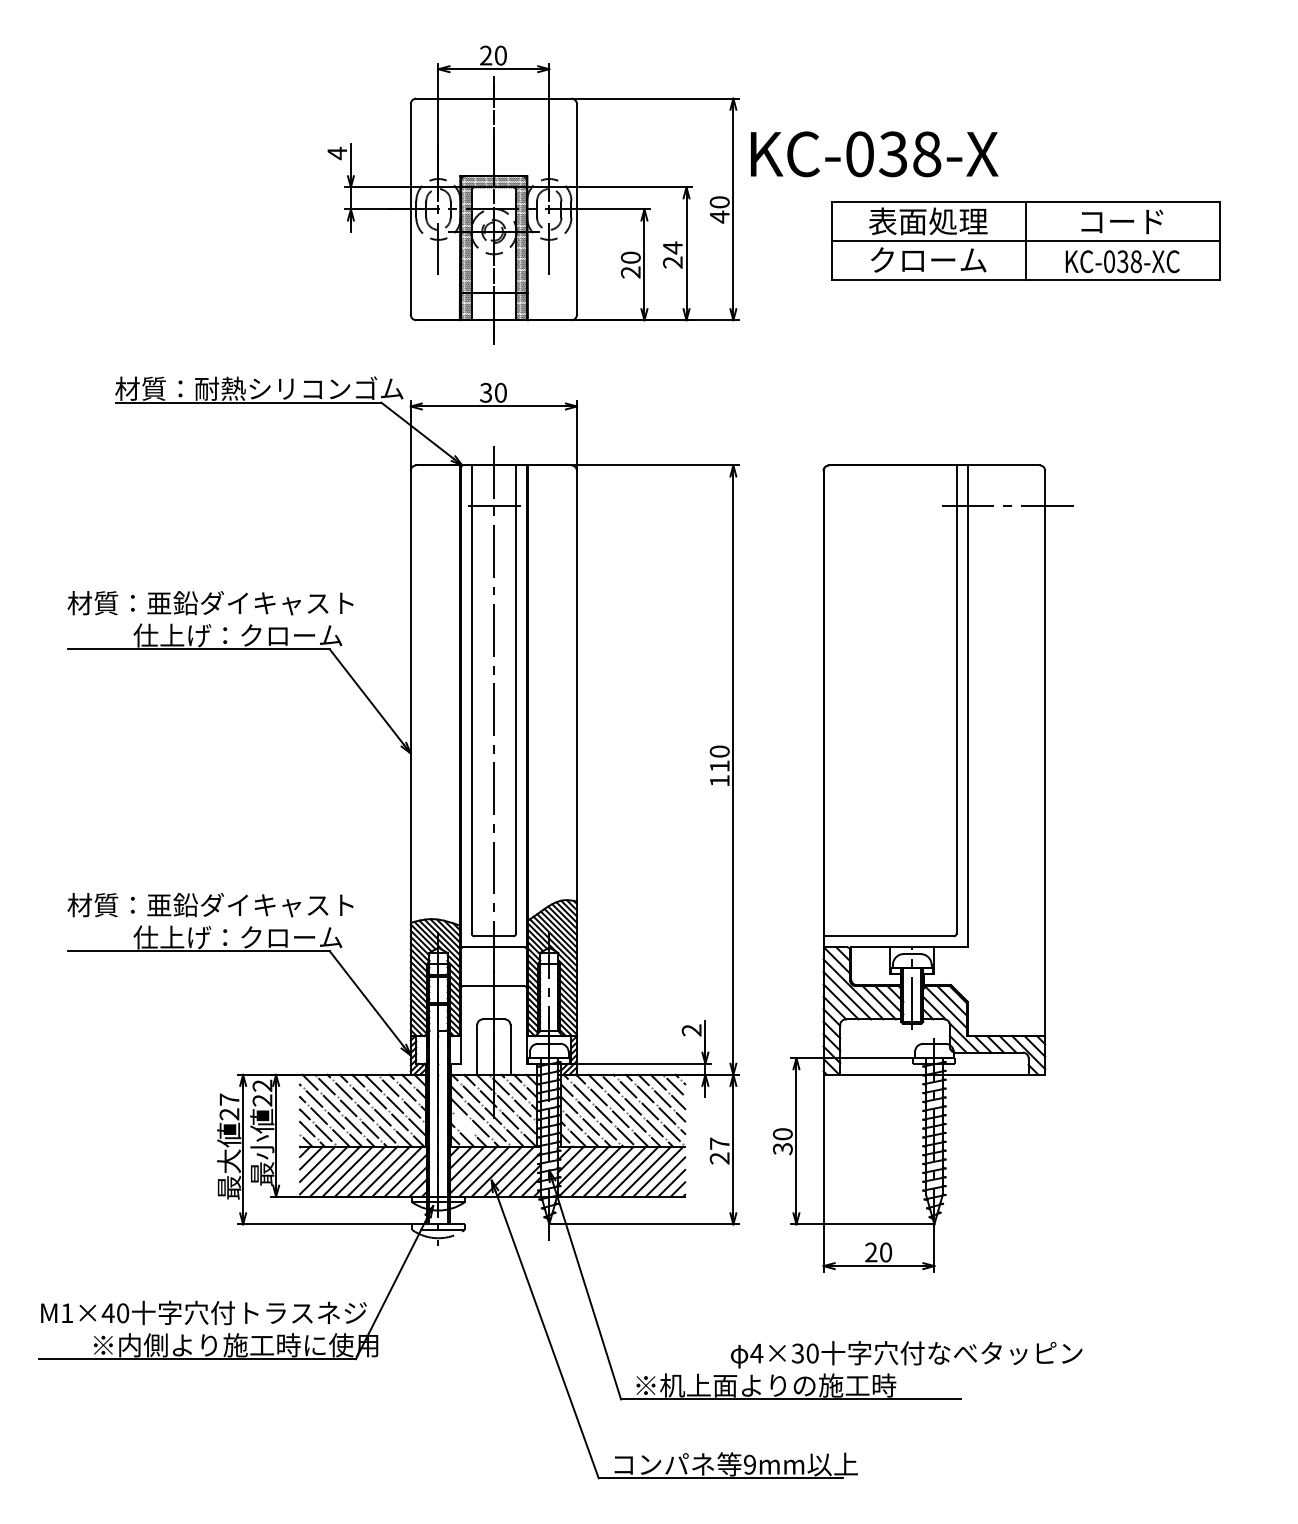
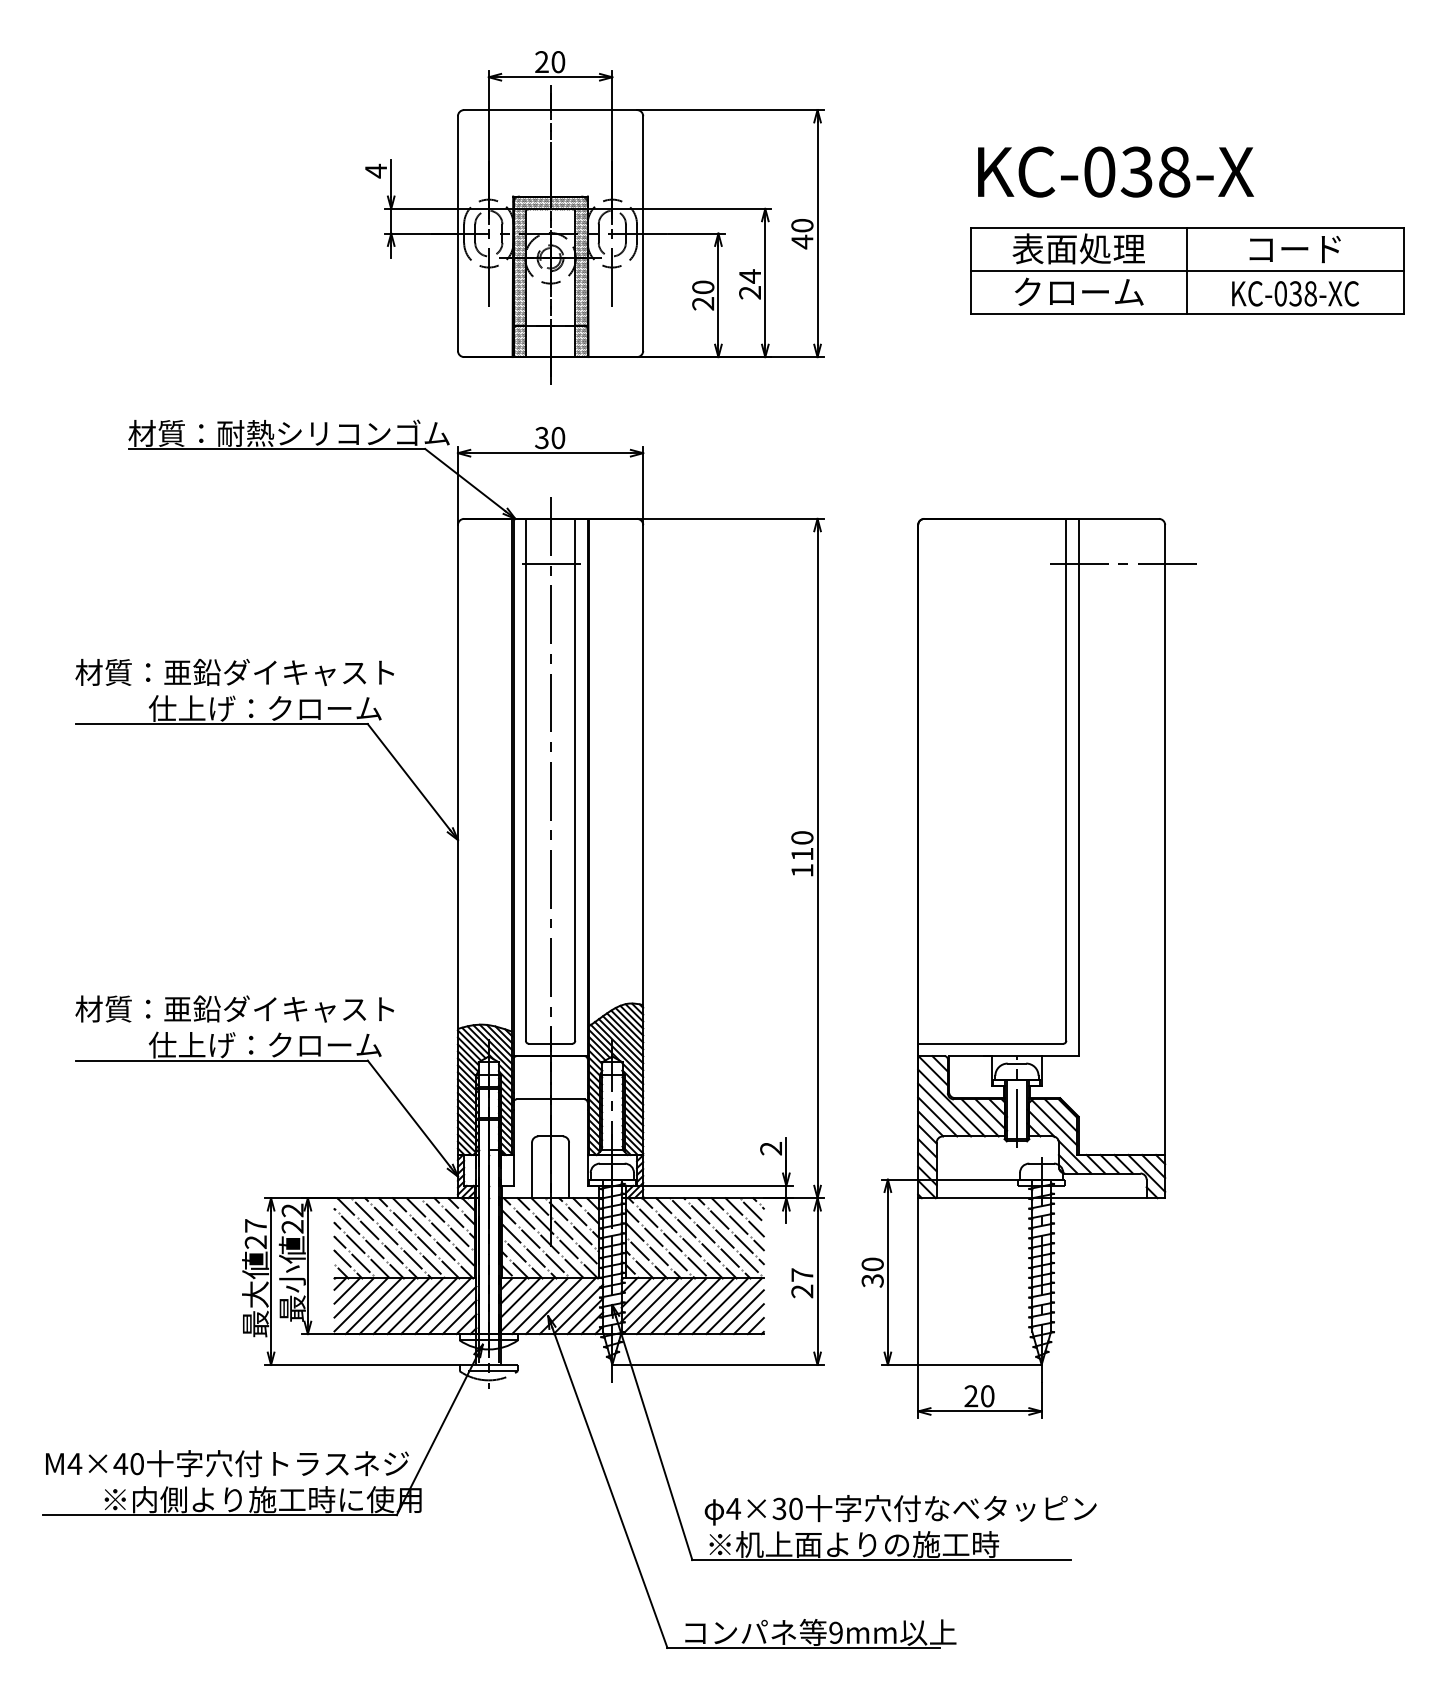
text: (874, 153) -> (1115, 171), moved
part: (1025, 240) -> (1187, 270), moved
line: (463, 1123) -> (516, 1252), added
text: (66, 1312) -> (74, 1463), M1×40 -> M4×40
text: (906, 1354) -> (900, 1510), moved

